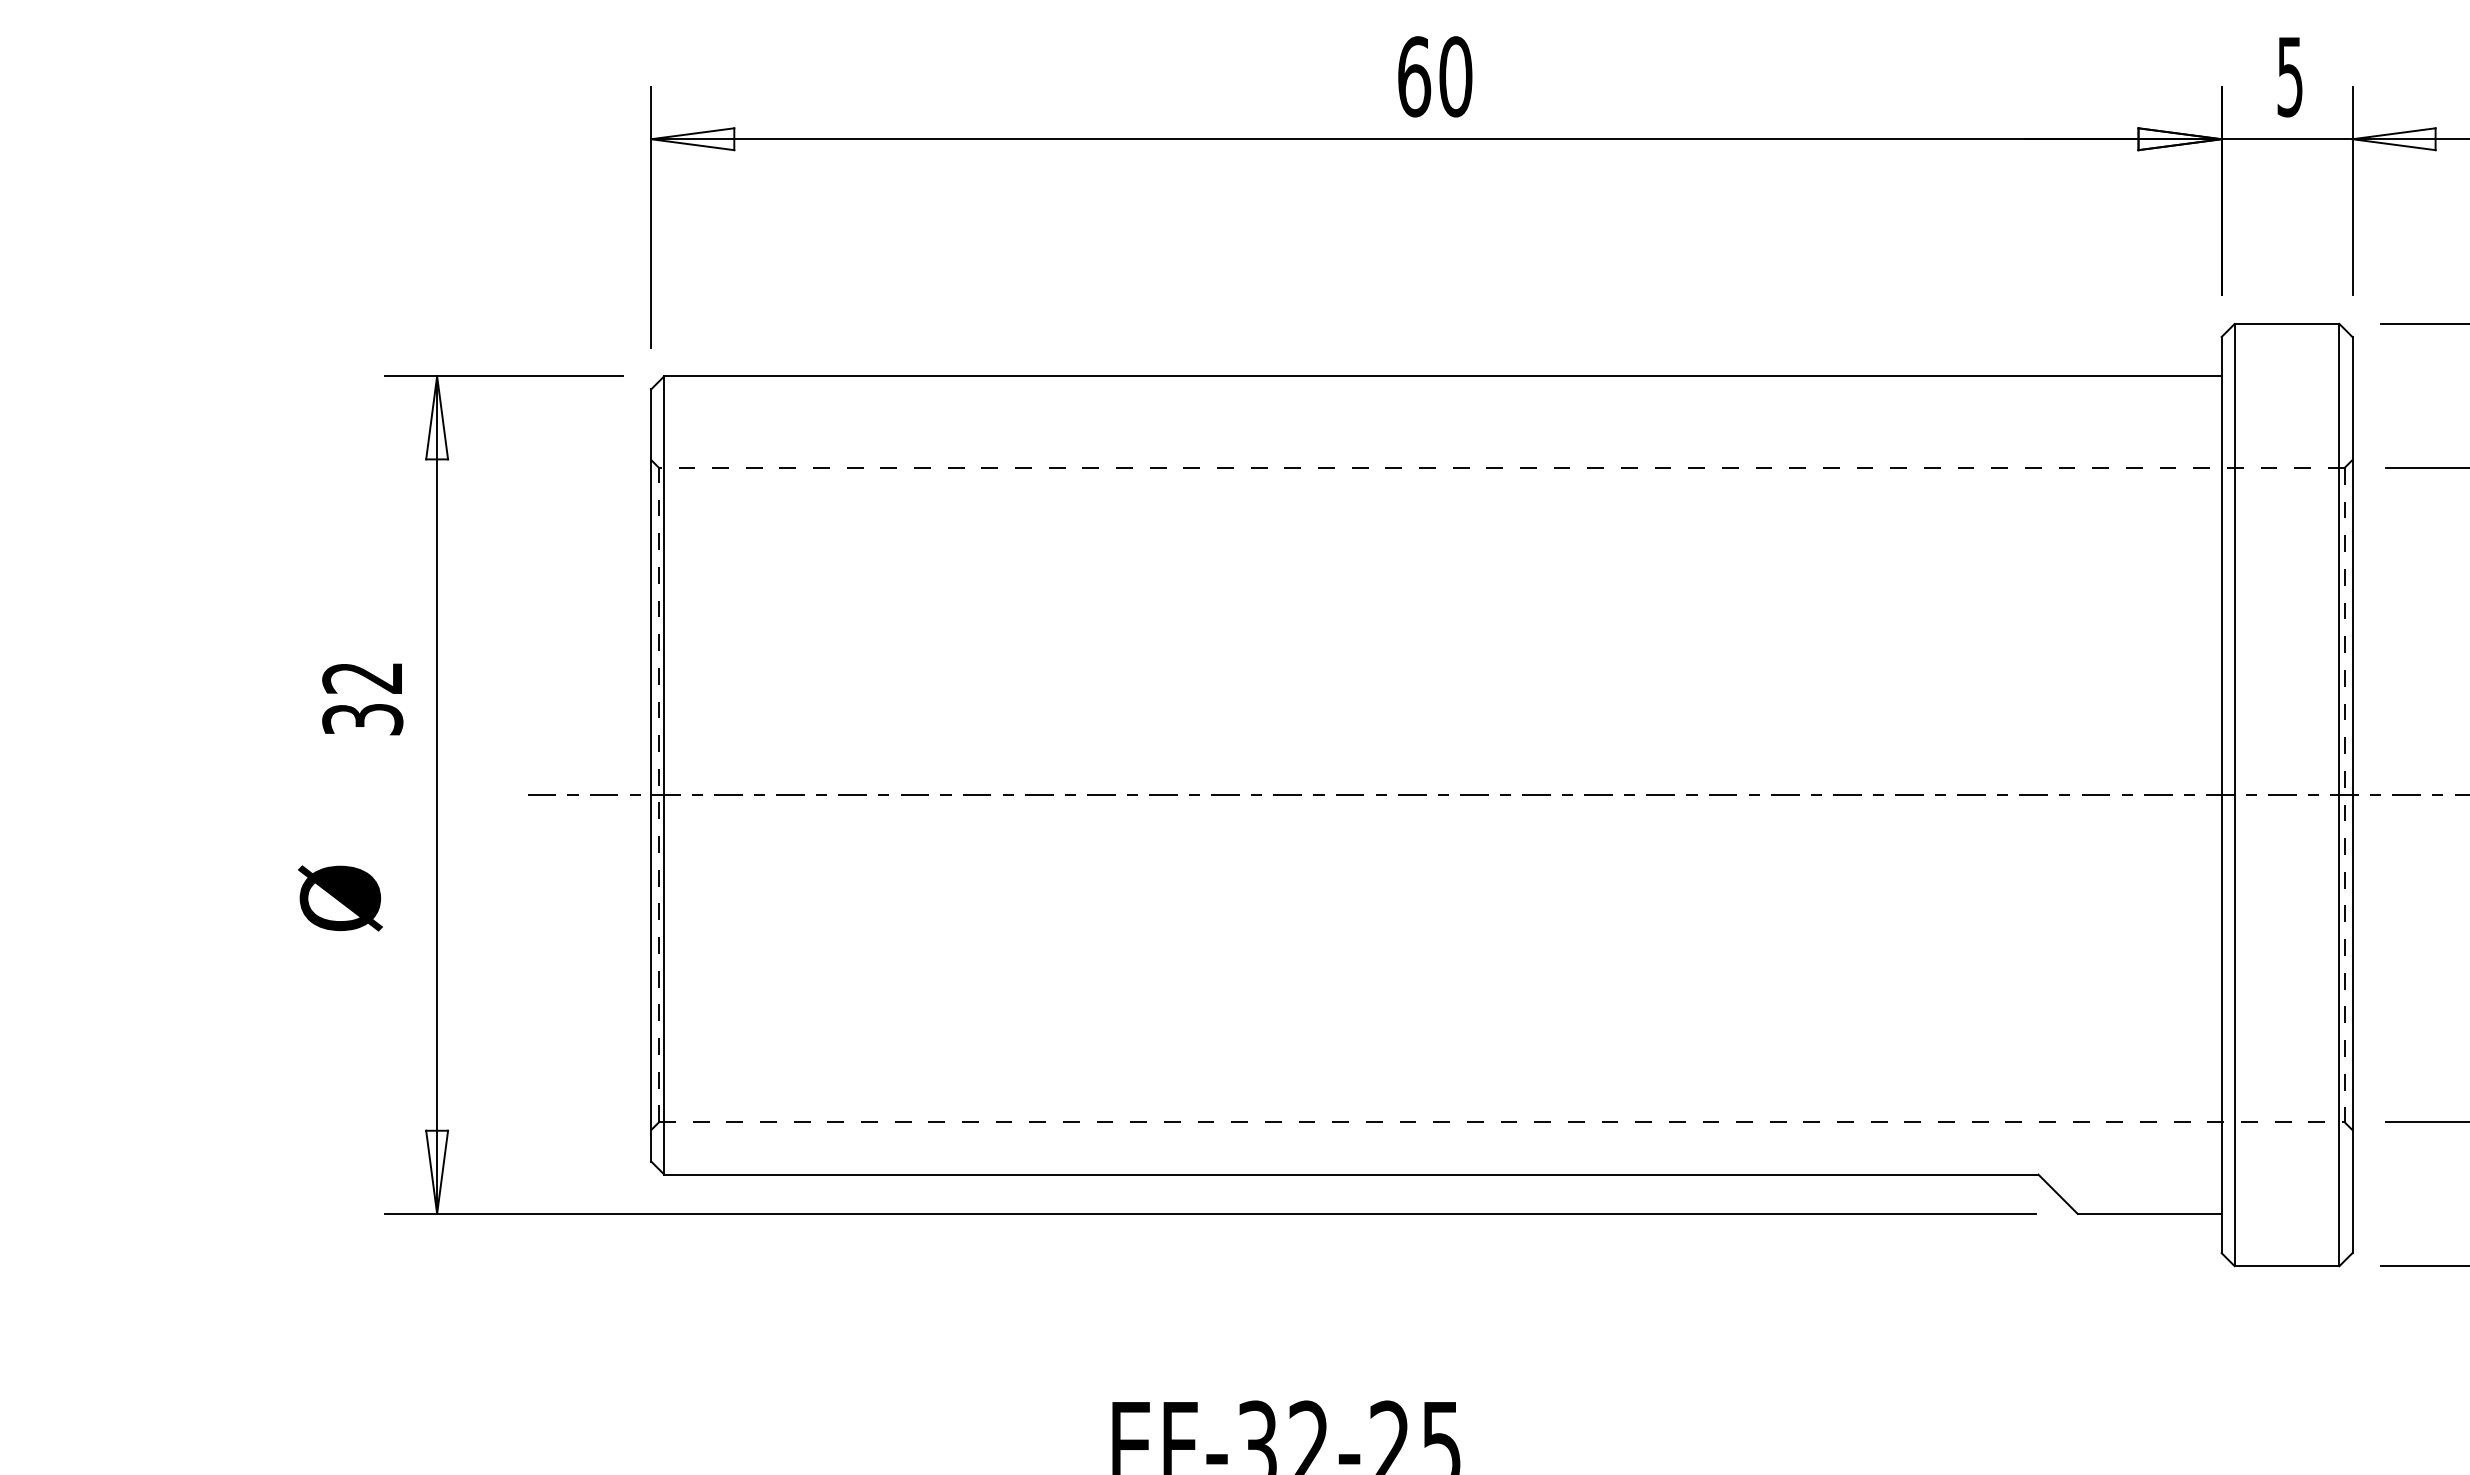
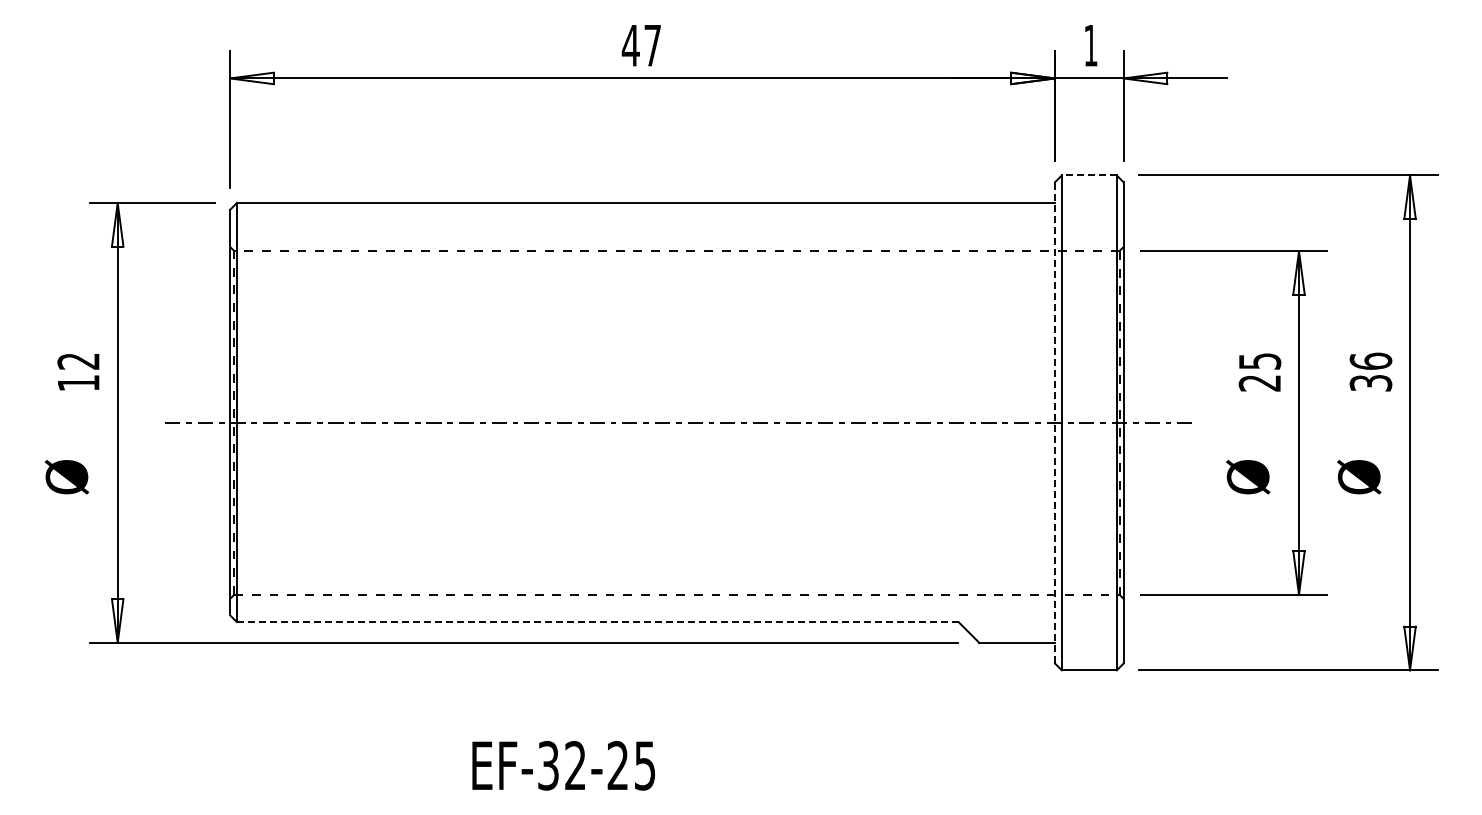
text: (1434, 76) -> (641, 45), 60 -> 47
text: (2289, 76) -> (1090, 45), 5 -> 1
line: (2285, 324) -> (1088, 175), solid -> dashed
text: (362, 720) -> (78, 383), 32 -> 12
line: (2220, 794) -> (1054, 422), solid -> dashed
line: (1350, 1175) -> (597, 622), solid -> dashed

